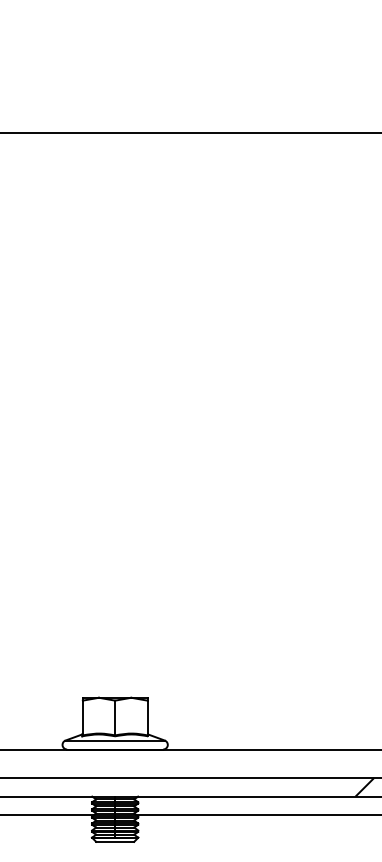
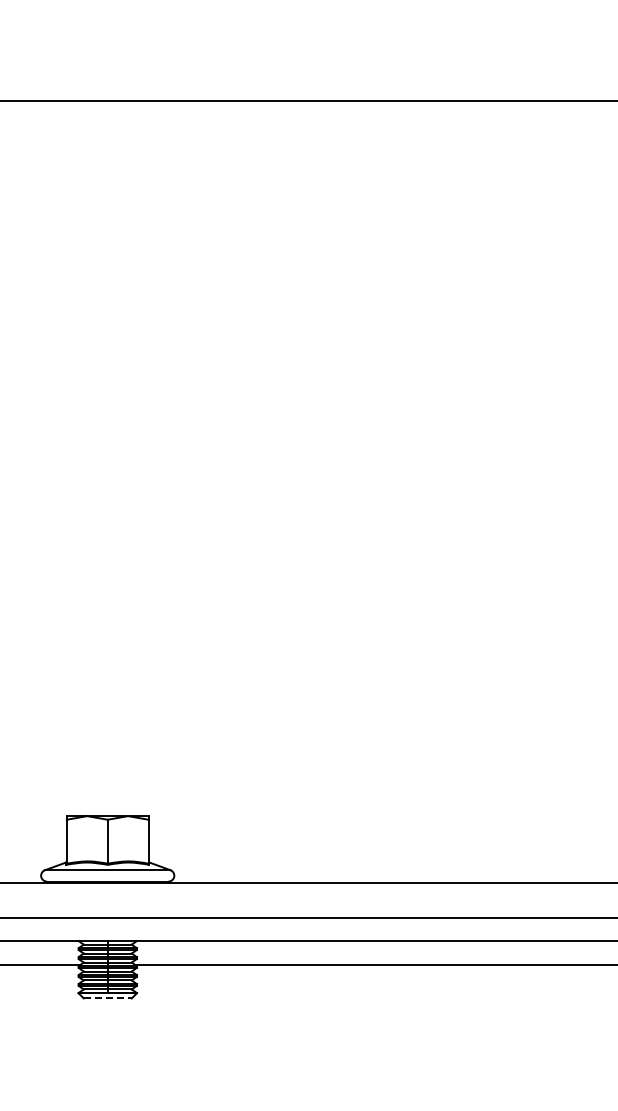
hatch: (364, 787) -> (423, 929), removed
line: (115, 841) -> (108, 998), solid -> dashed

